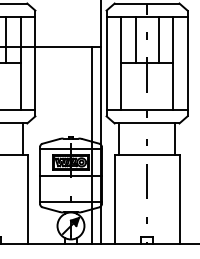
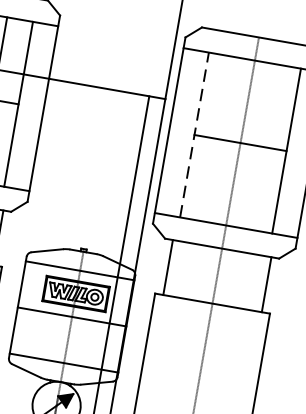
line: (135, 39) -> (227, 97), removed
line: (158, 39) -> (268, 104), removed
line: (120, 63) -> (193, 134), solid -> dashed

